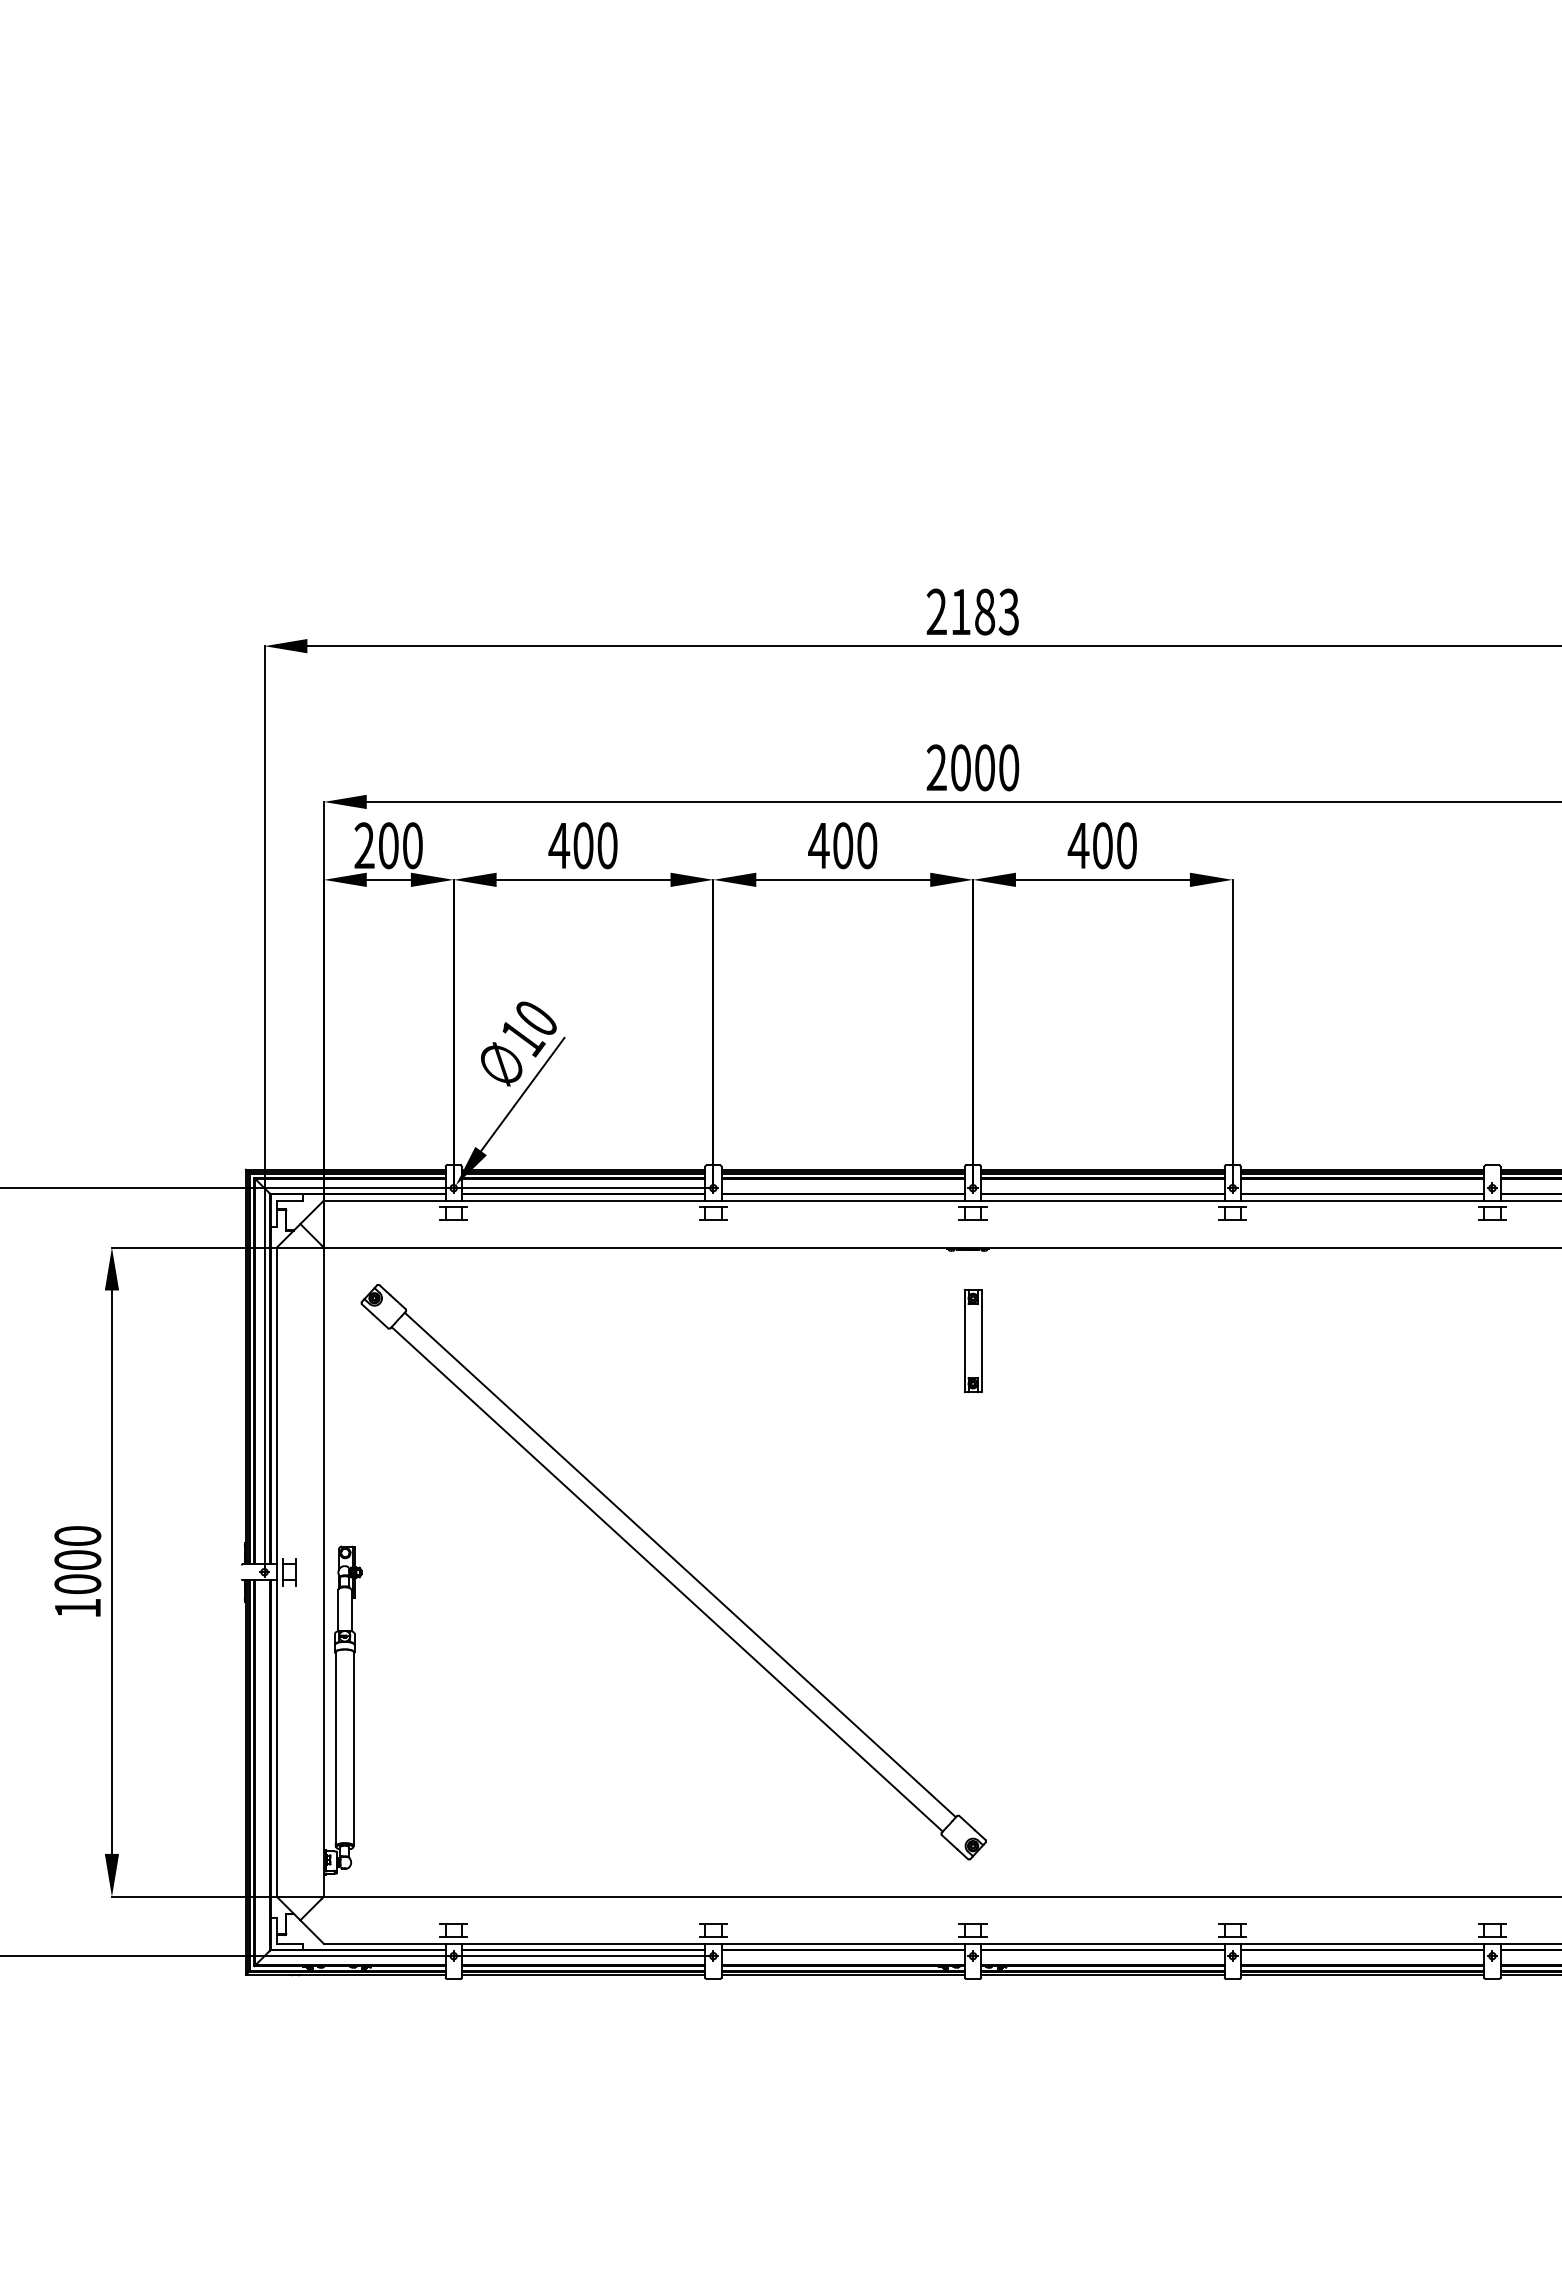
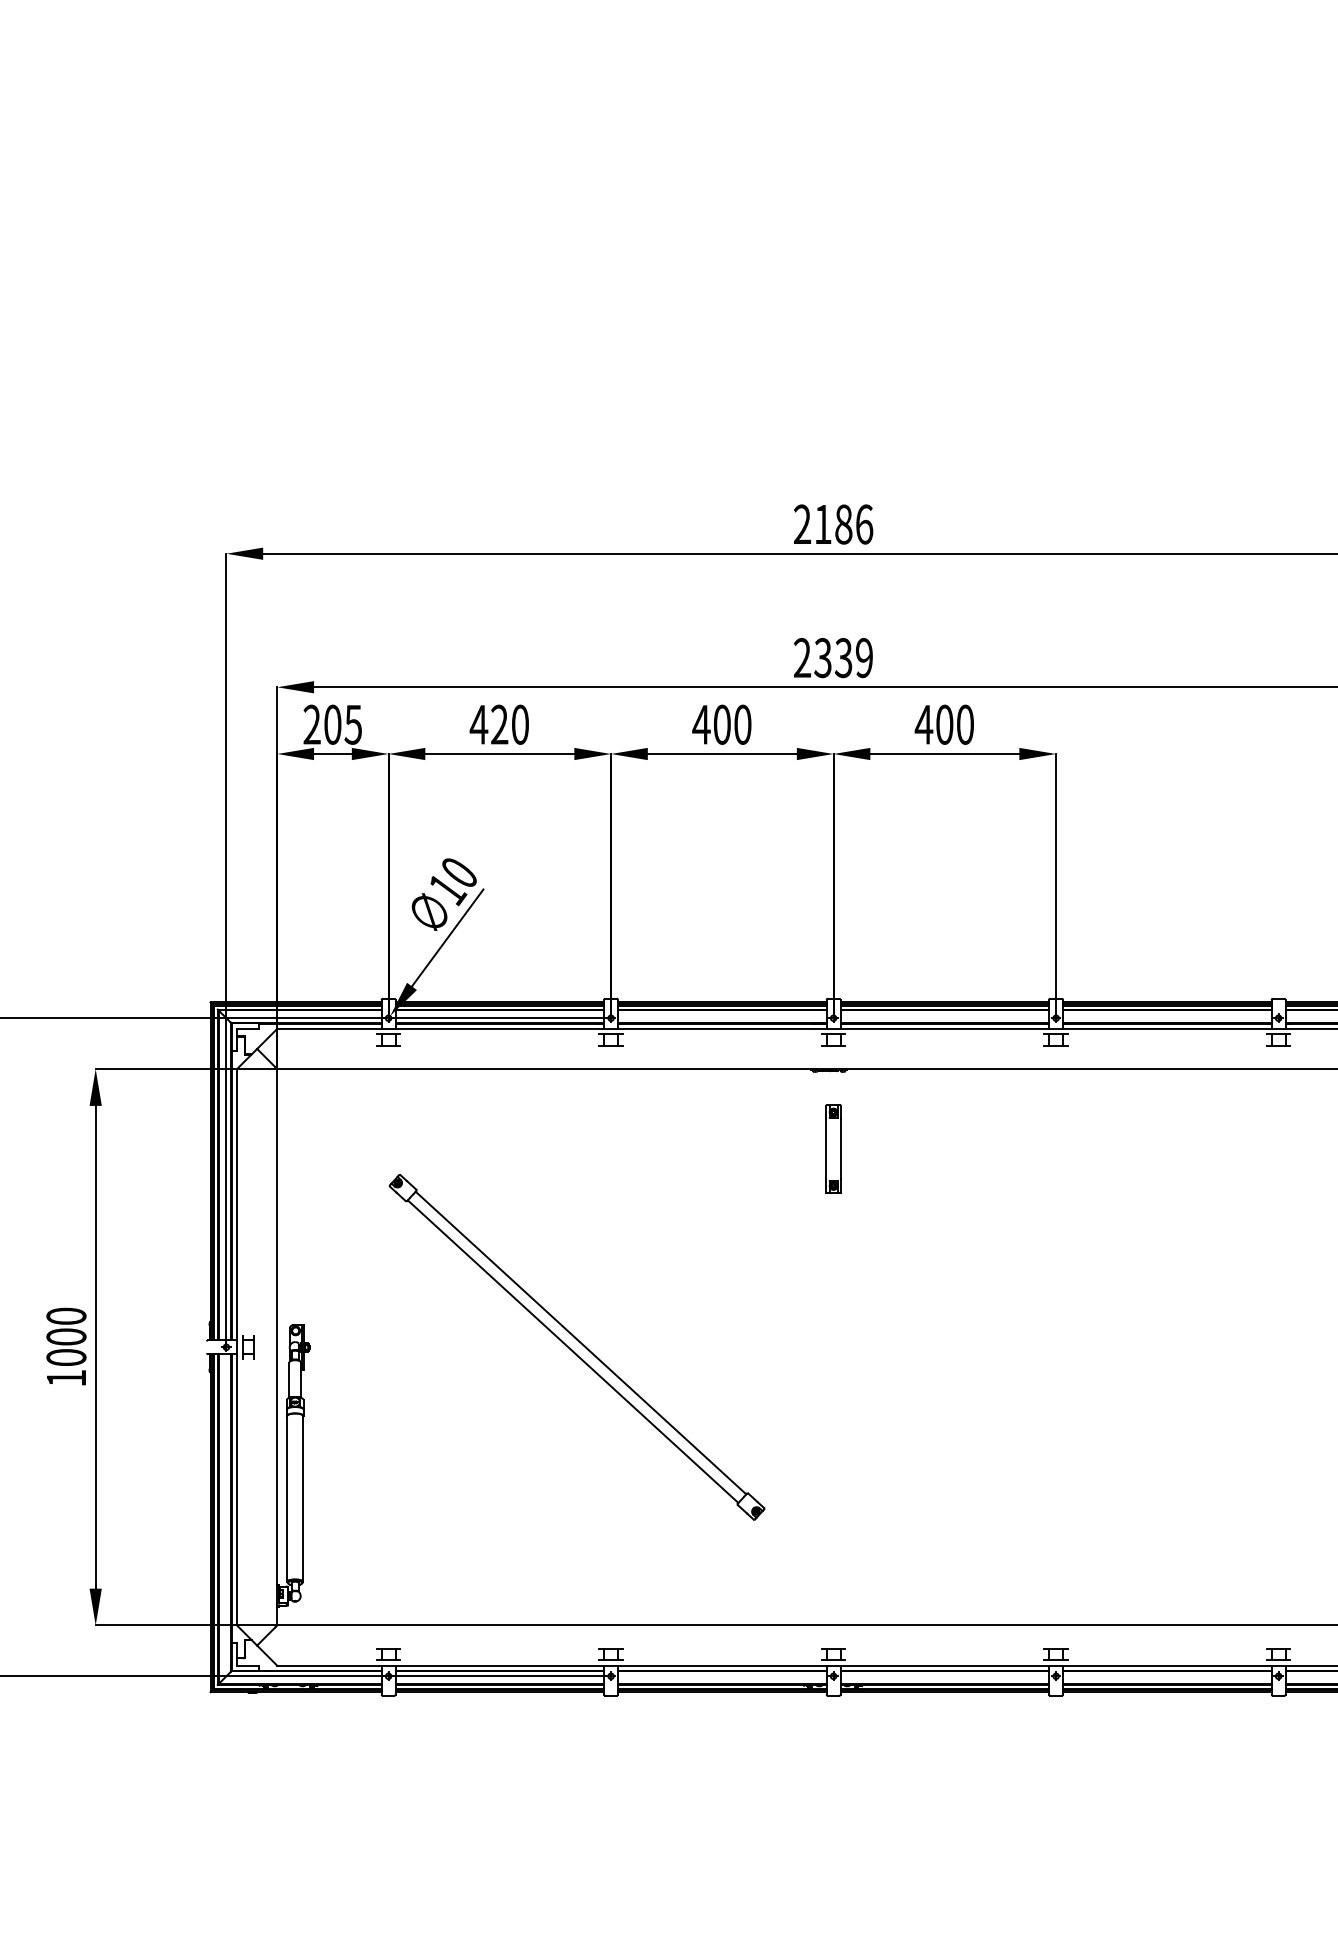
text: (1008, 611) -> (863, 524), 2183 -> 2186
text: (984, 767) -> (843, 657), 2000 -> 2339
text: (412, 845) -> (353, 724), 200 -> 205
text: (583, 845) -> (499, 724), 400 -> 420
part: (673, 1572) -> (576, 1347), size x0.7

